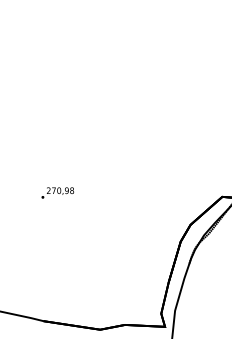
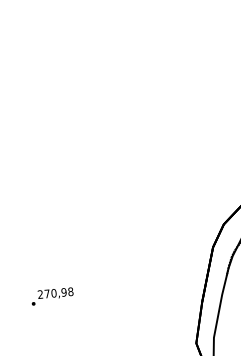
text: (57, 192) -> (52, 295), moved

